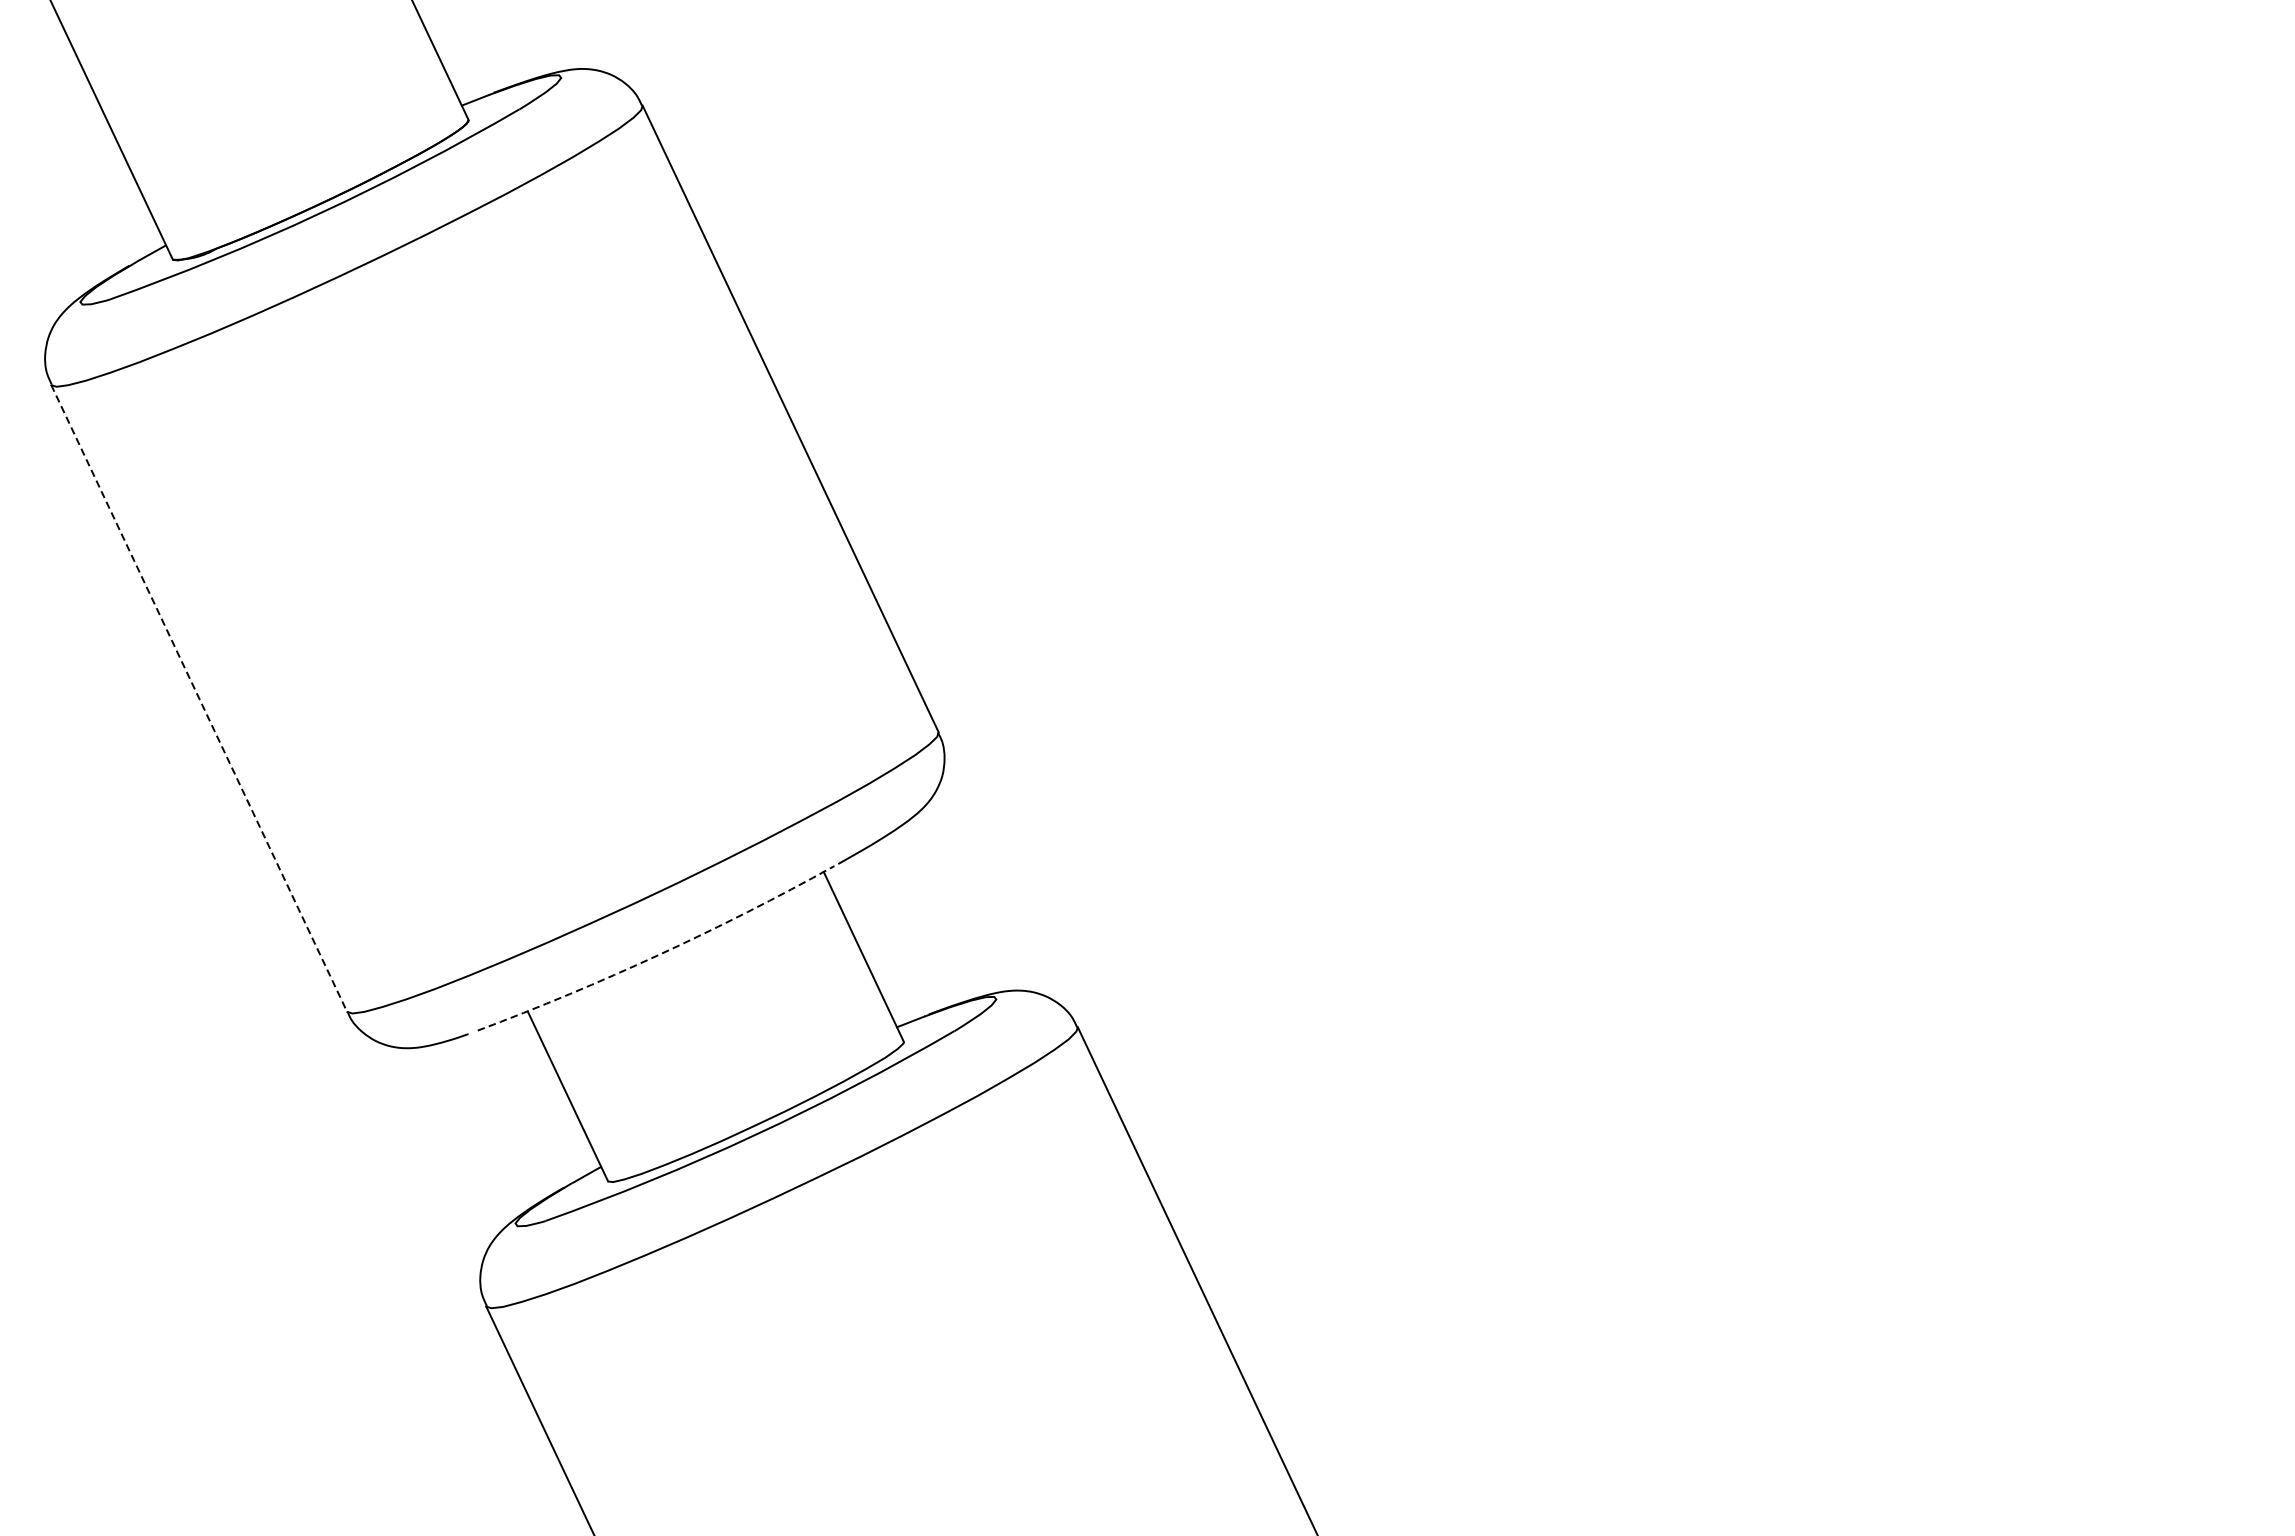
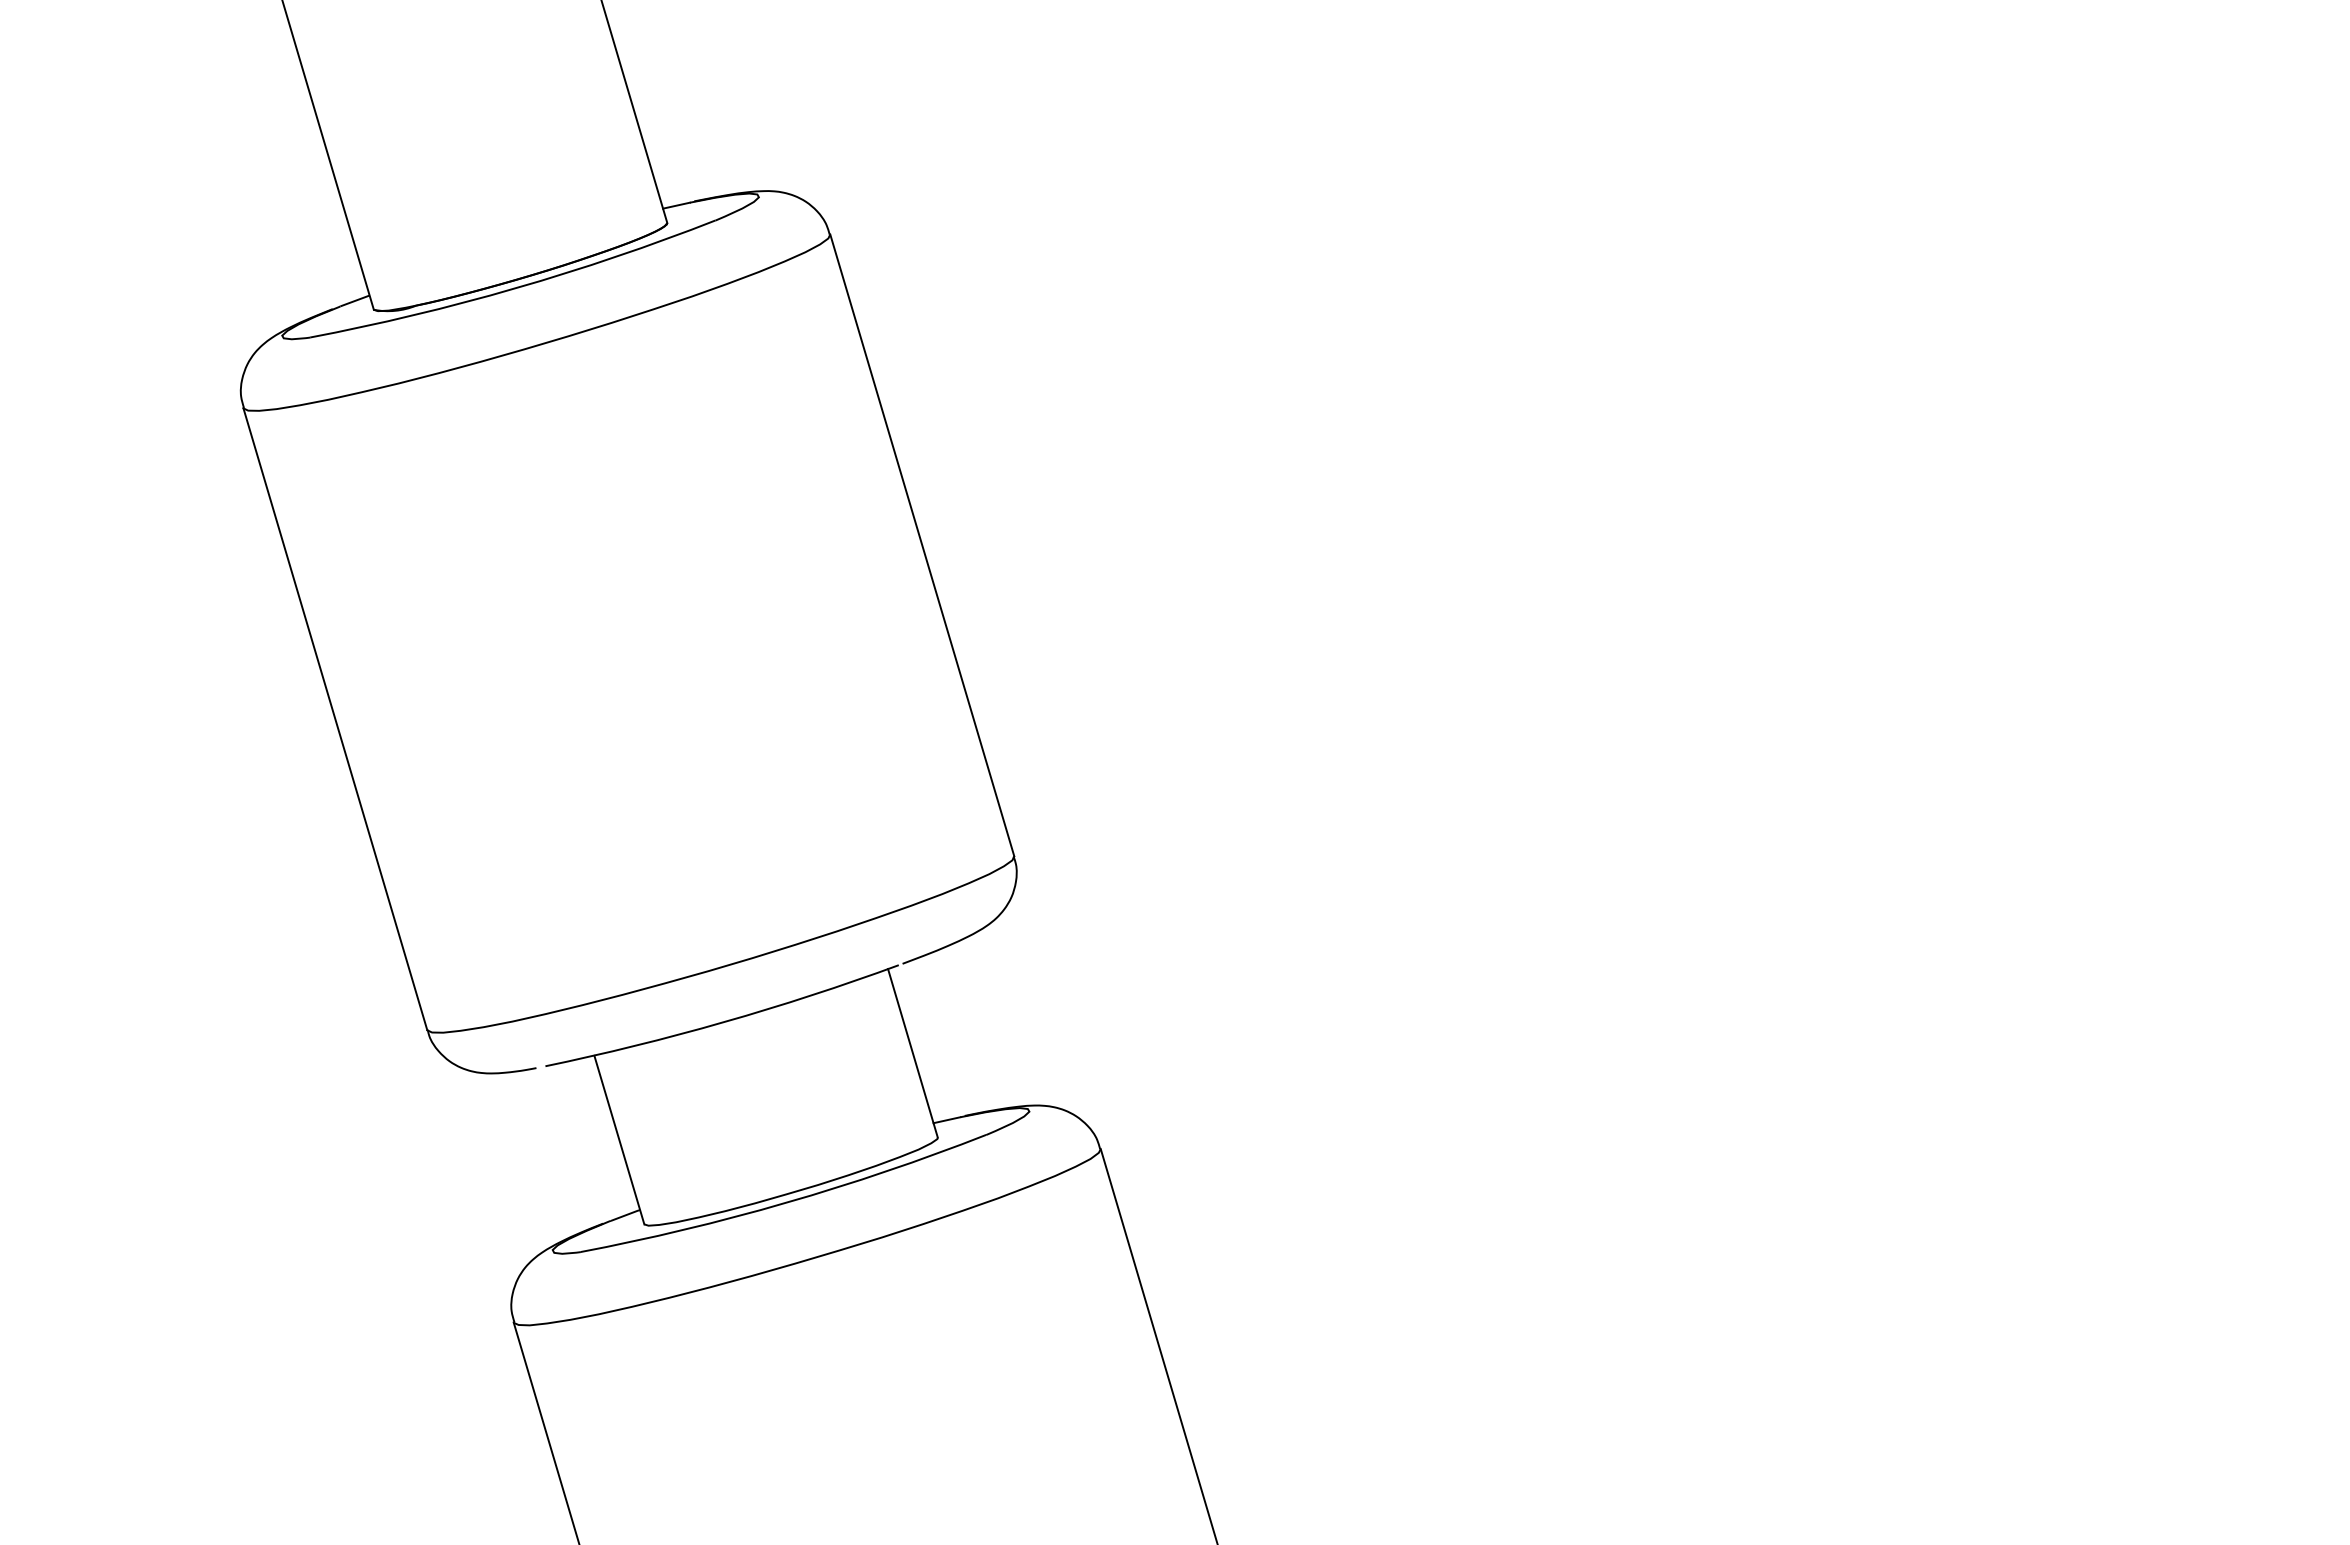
line: (199, 698) -> (335, 719), dashed -> solid
arc: (658, 955) -> (723, 1022), dashed -> solid

